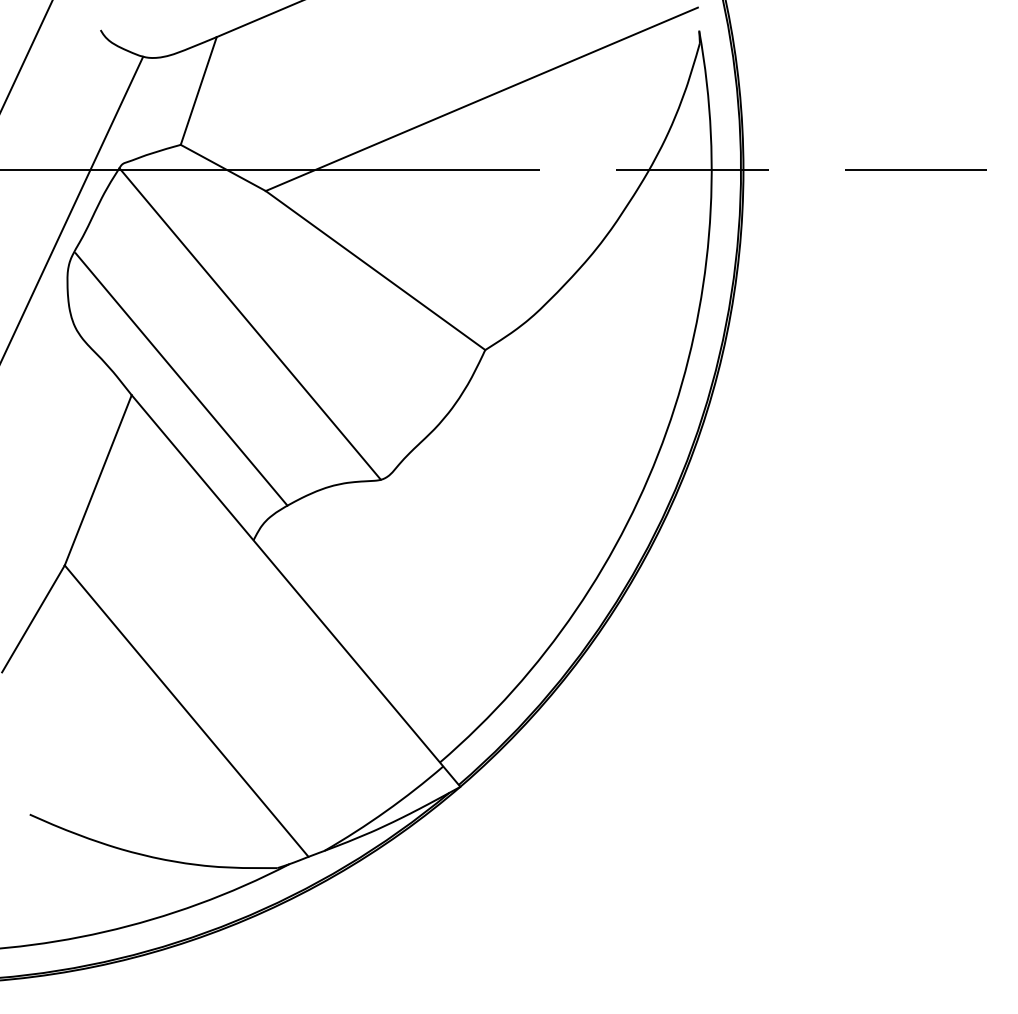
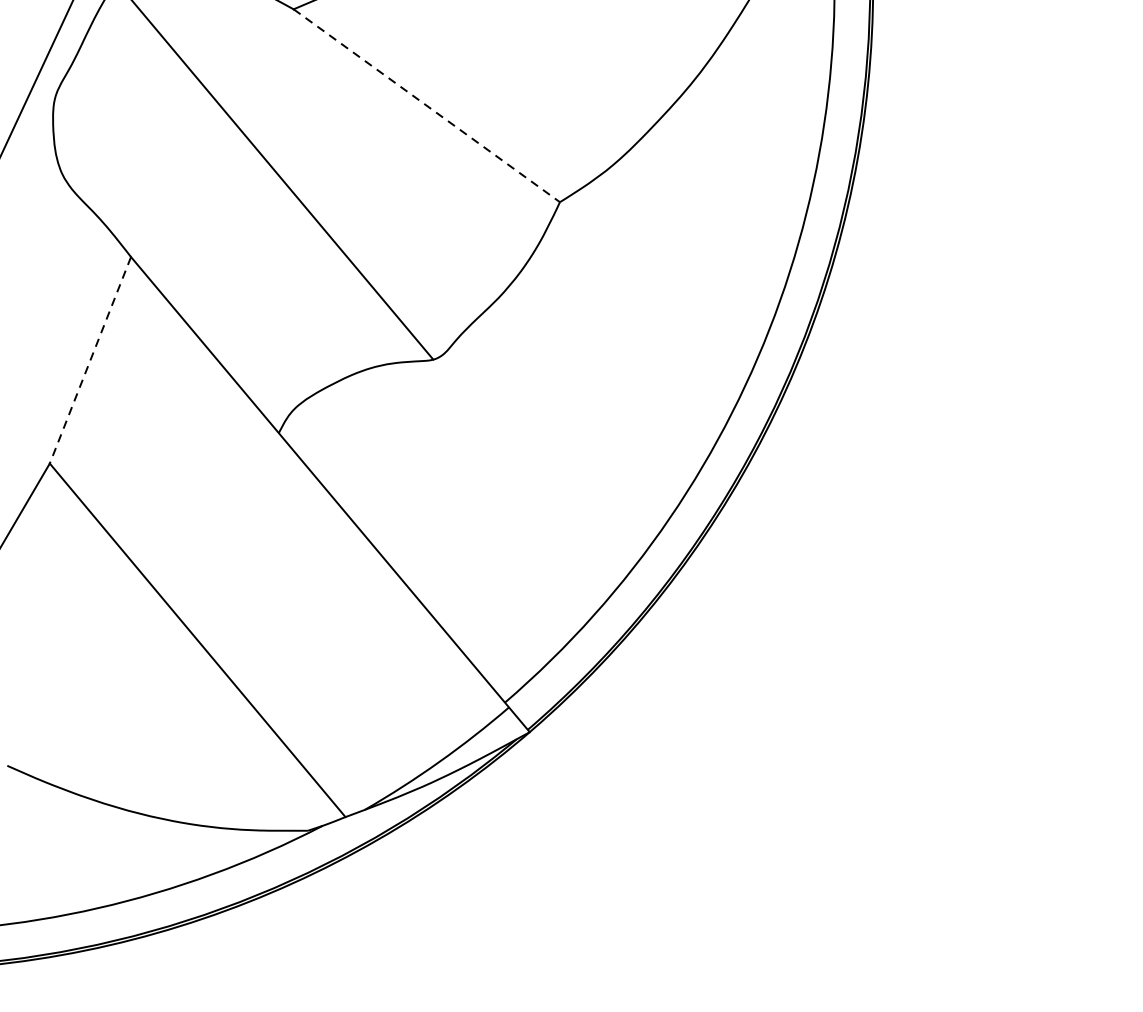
line: (375, 270) -> (426, 105), solid -> dashed
line: (181, 379) -> (191, 237), removed
line: (98, 480) -> (90, 360), solid -> dashed

